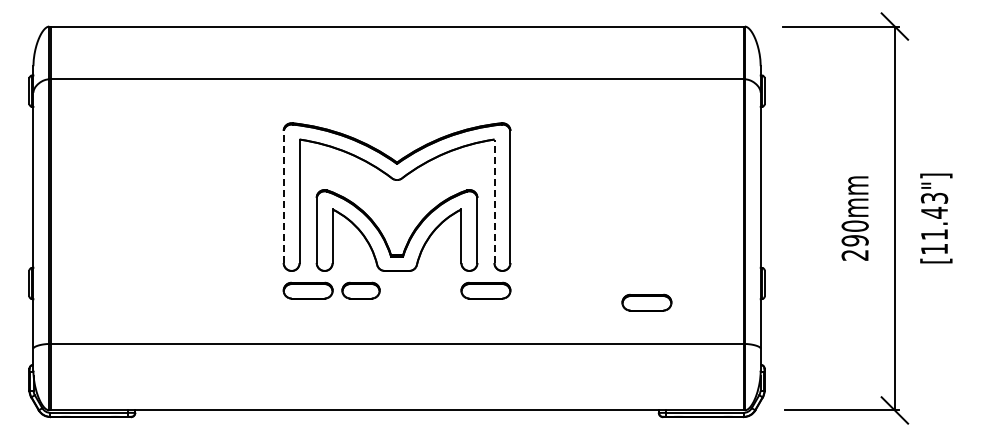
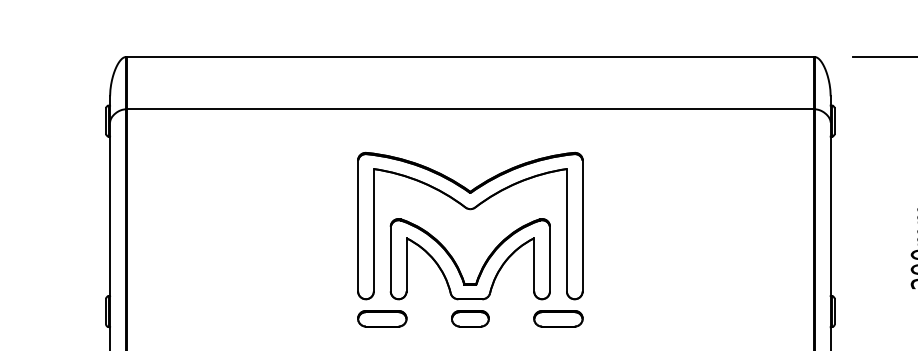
line: (283, 196) -> (357, 225), dashed -> solid
line: (494, 201) -> (566, 230), dashed -> solid
part: (360, 290) -> (469, 318), moved
part: (646, 302) -> (717, 330), removed

